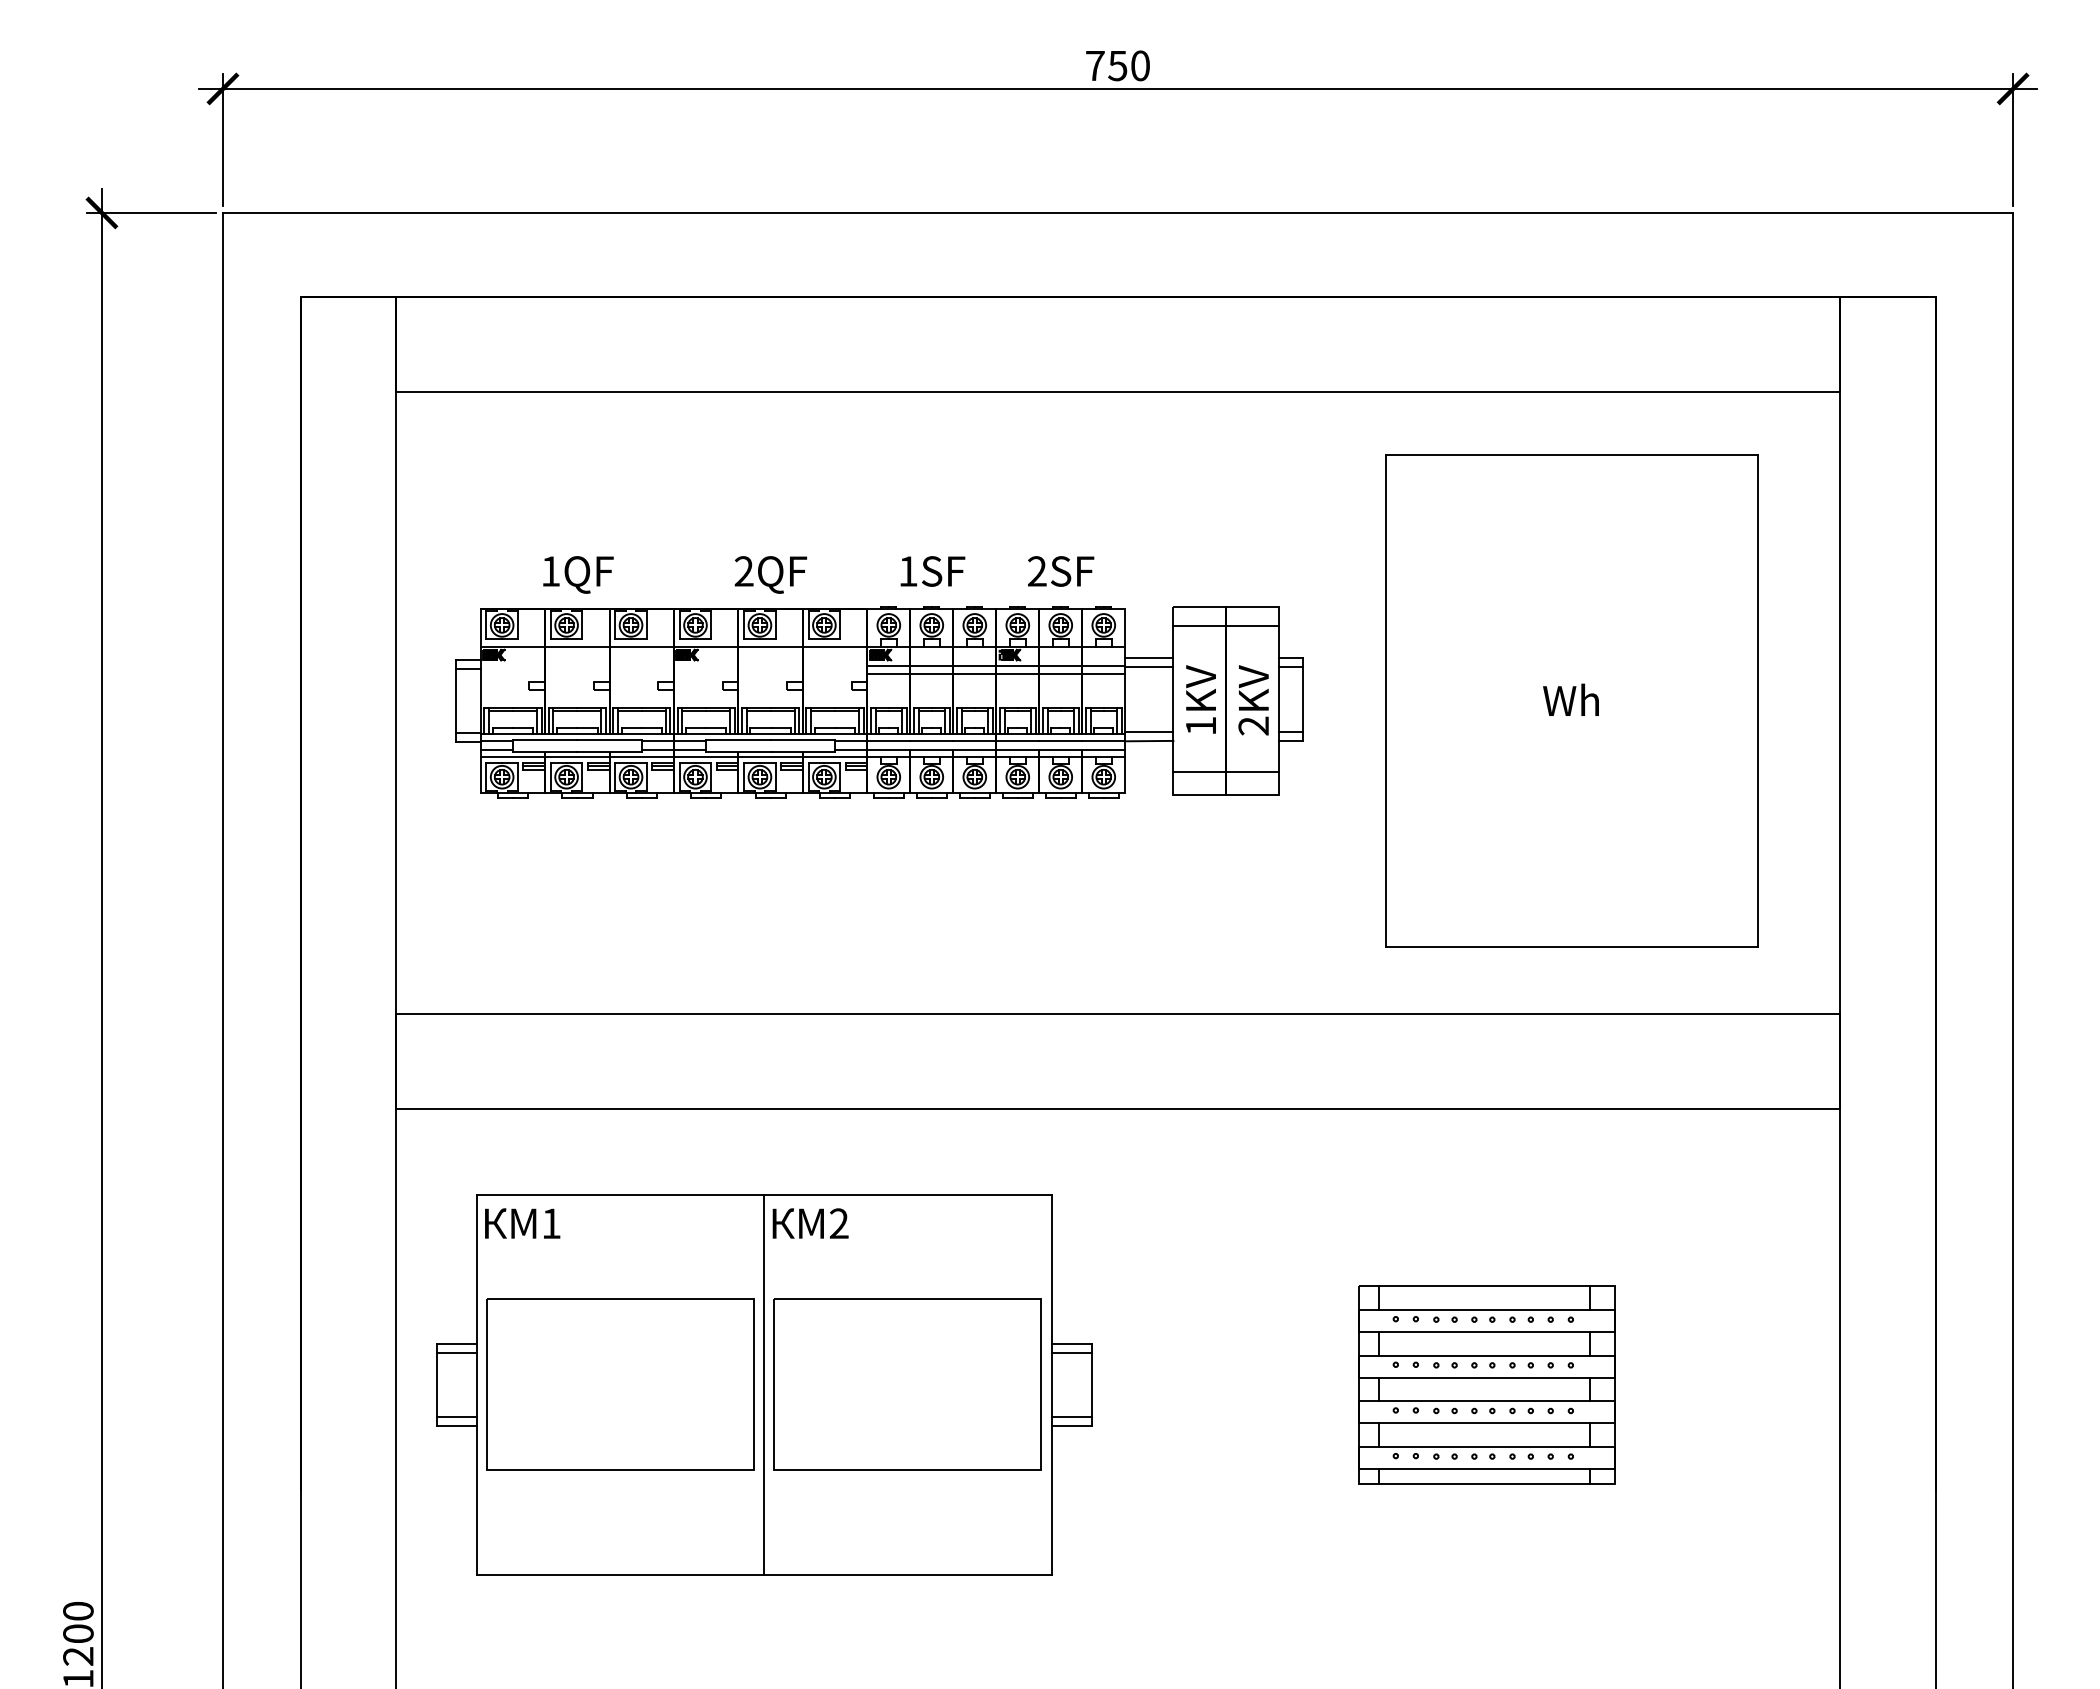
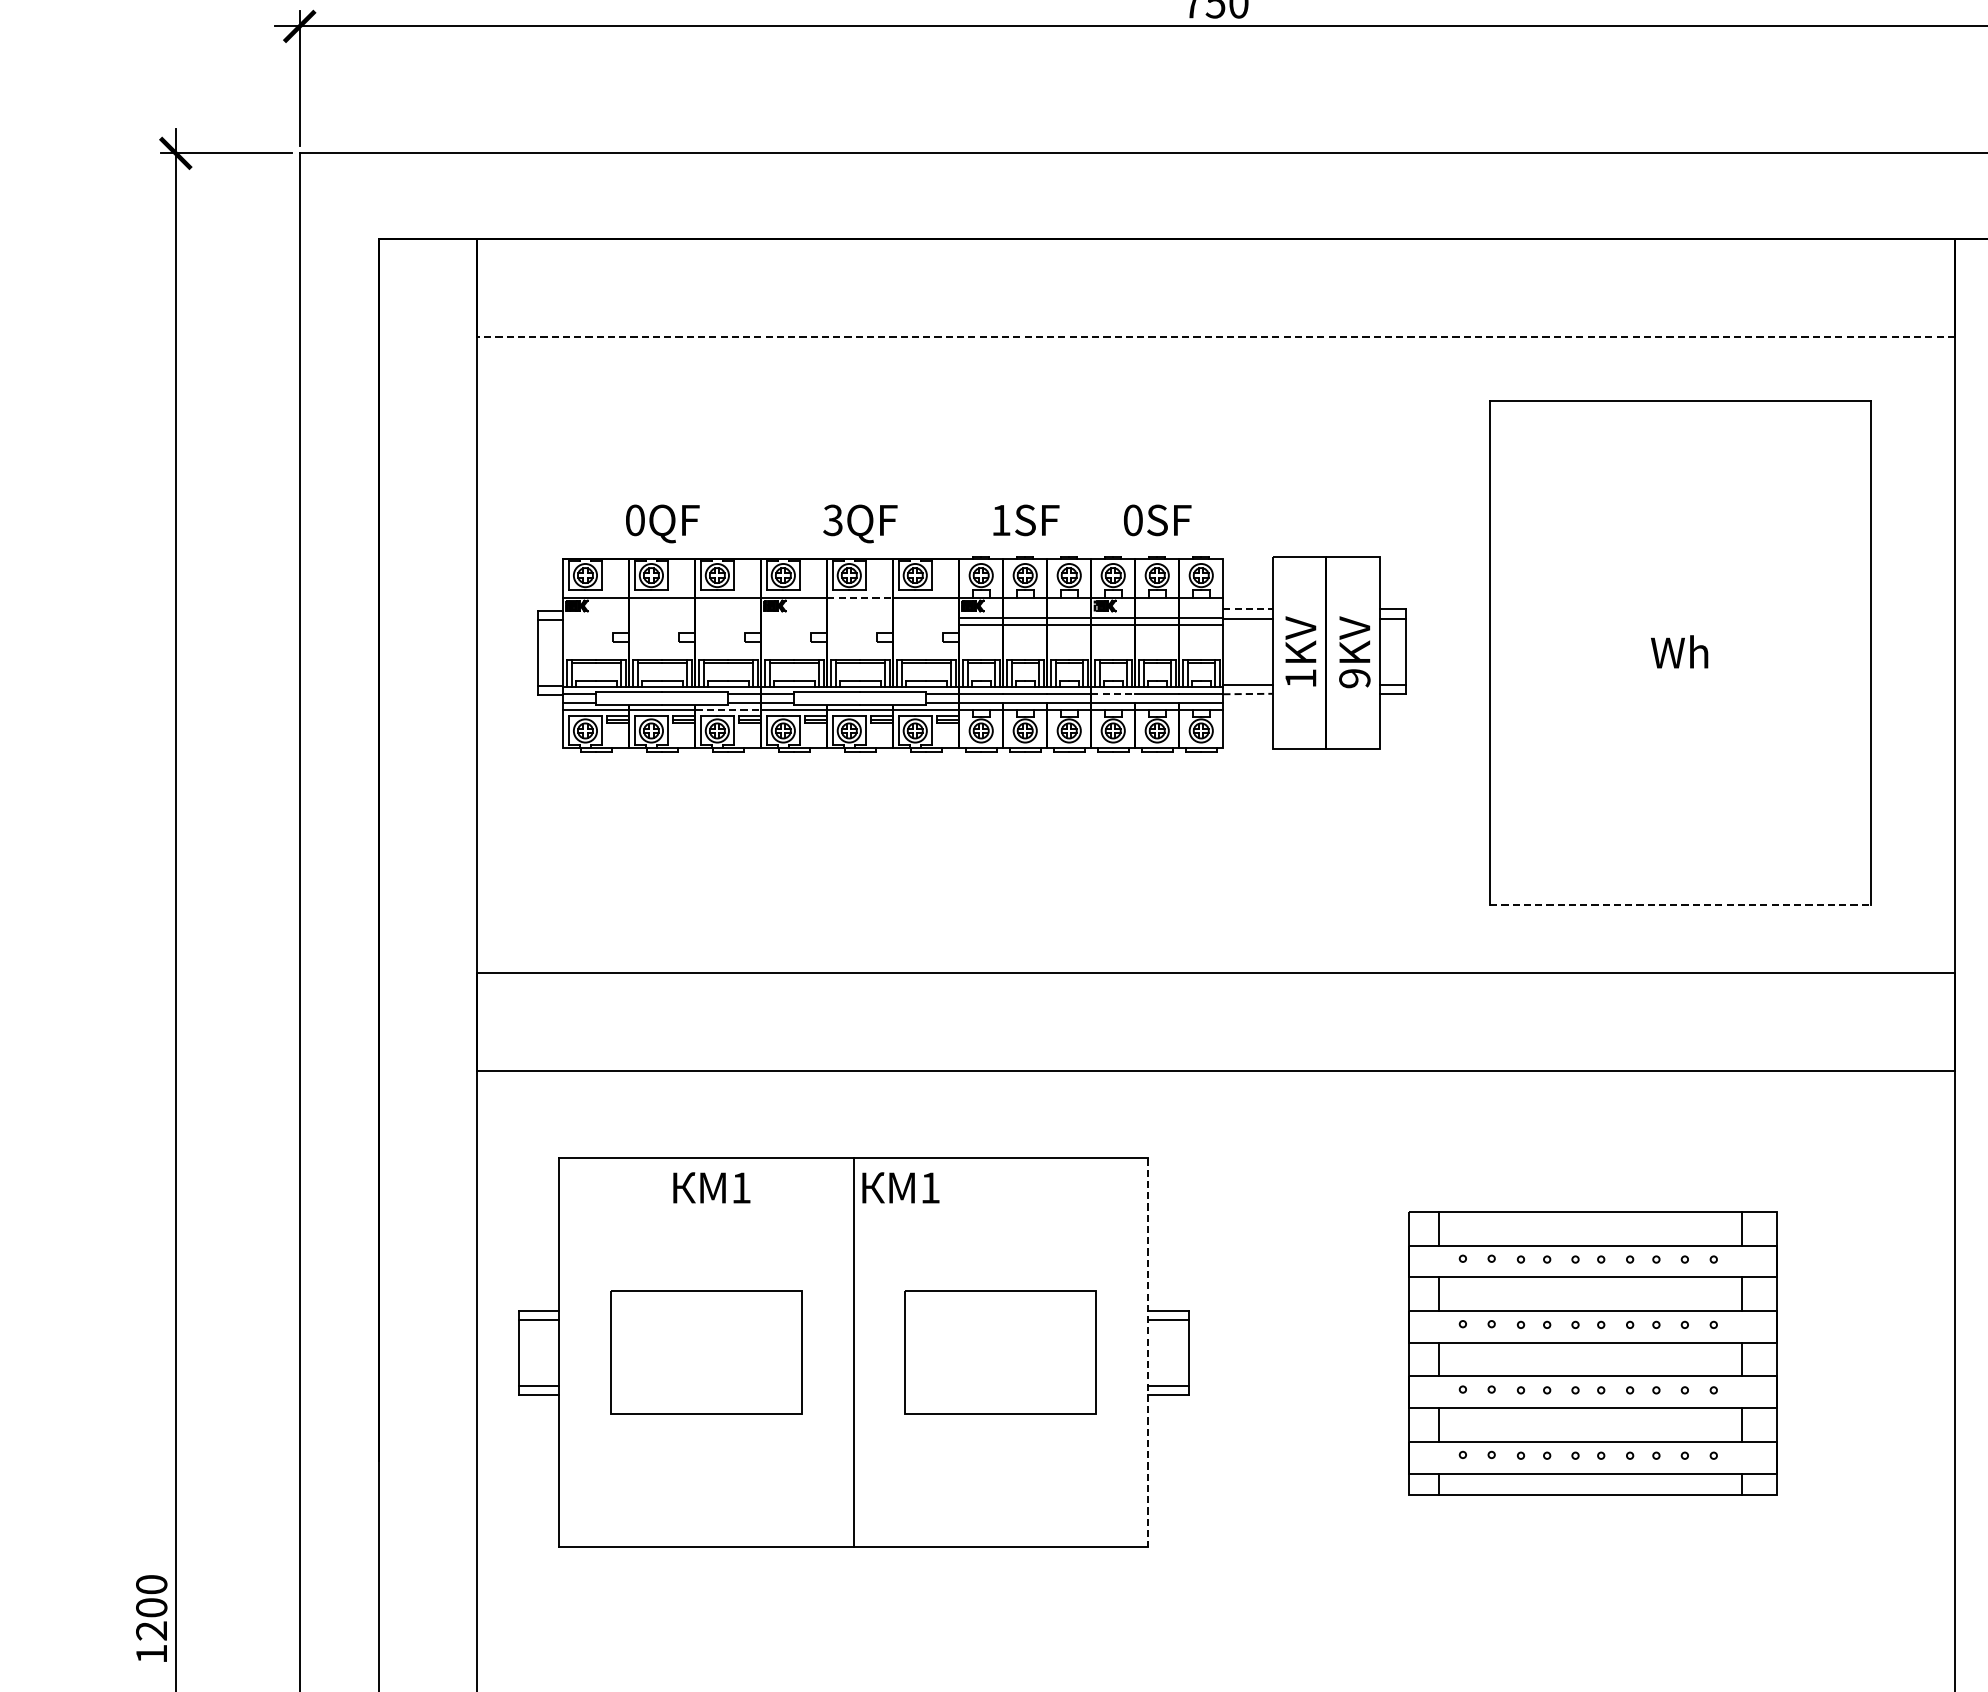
line: (1117, 392) -> (1215, 337), solid -> dashed
text: (550, 571) -> (634, 520), 1QF -> 0QF
text: (743, 571) -> (832, 520), 2QF -> 3QF
text: (1037, 571) -> (1133, 520), 2SF -> 0SF
line: (1225, 626) -> (1325, 576), removed
line: (771, 646) -> (861, 597), solid -> dashed
line: (1149, 658) -> (1248, 609), solid -> dashed
text: (1253, 725) -> (1354, 678), 2KV -> 9KV
line: (1018, 741) -> (1113, 694), solid -> dashed
line: (1149, 741) -> (1248, 694), solid -> dashed
line: (642, 756) -> (729, 709), solid -> dashed
line: (1225, 771) -> (1325, 725), removed
line: (1572, 947) -> (1681, 905), solid -> dashed
text: (522, 1223) -> (711, 1187), moved
text: (838, 1223) -> (929, 1187), 2 -> 1
part: (620, 1384) -> (706, 1352), size x0.7
part: (907, 1384) -> (1000, 1352), size x0.7
line: (1052, 1384) -> (1148, 1352), solid -> dashed
part: (1486, 1384) -> (1593, 1352), size x1.4

